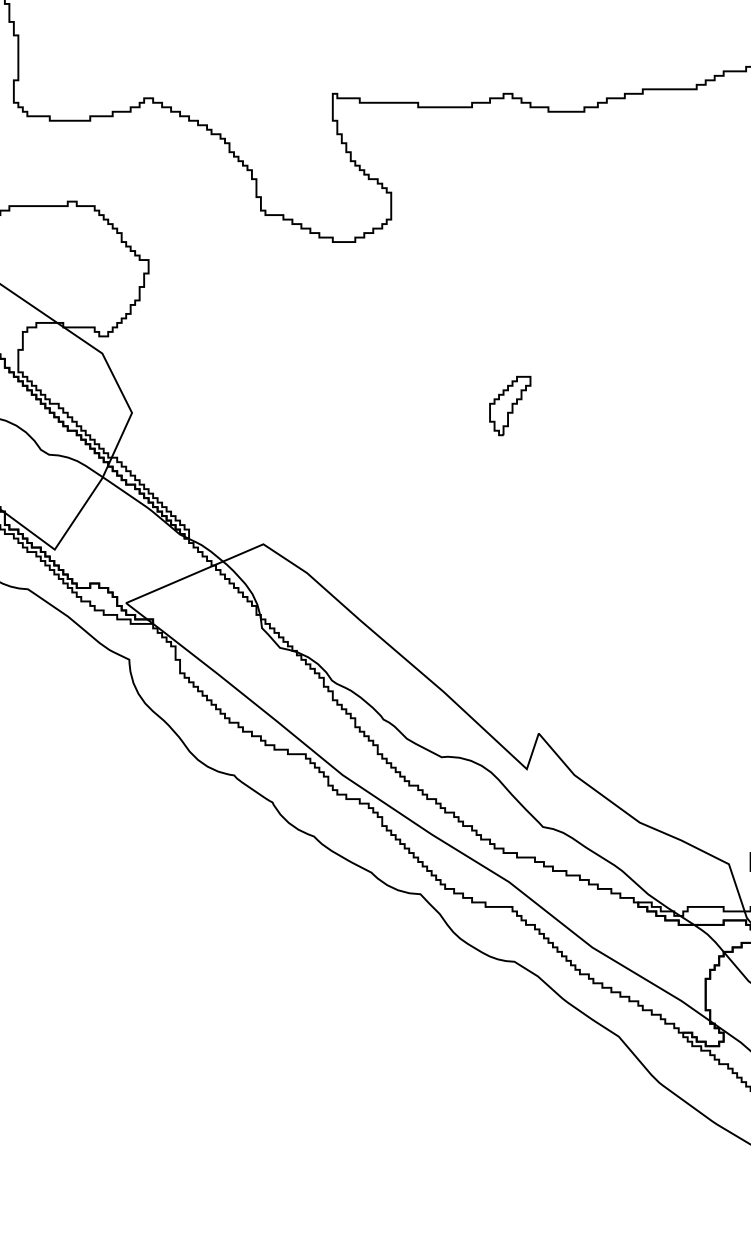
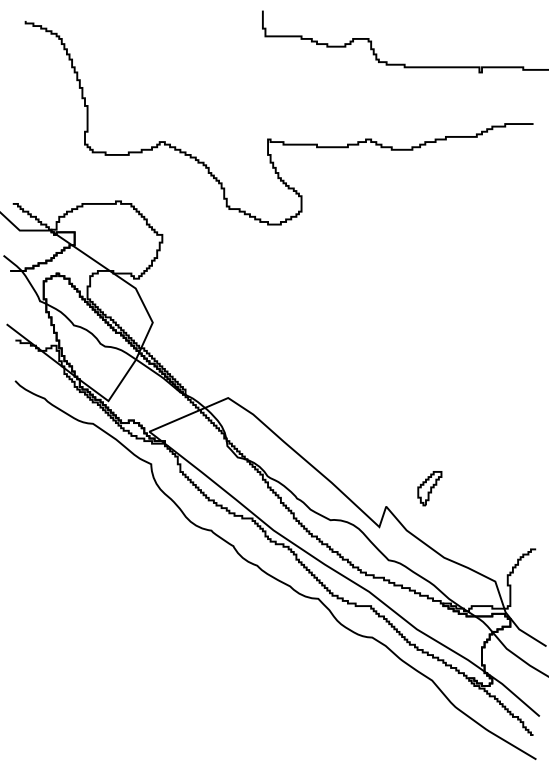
part: (509, 405) -> (429, 488), moved

